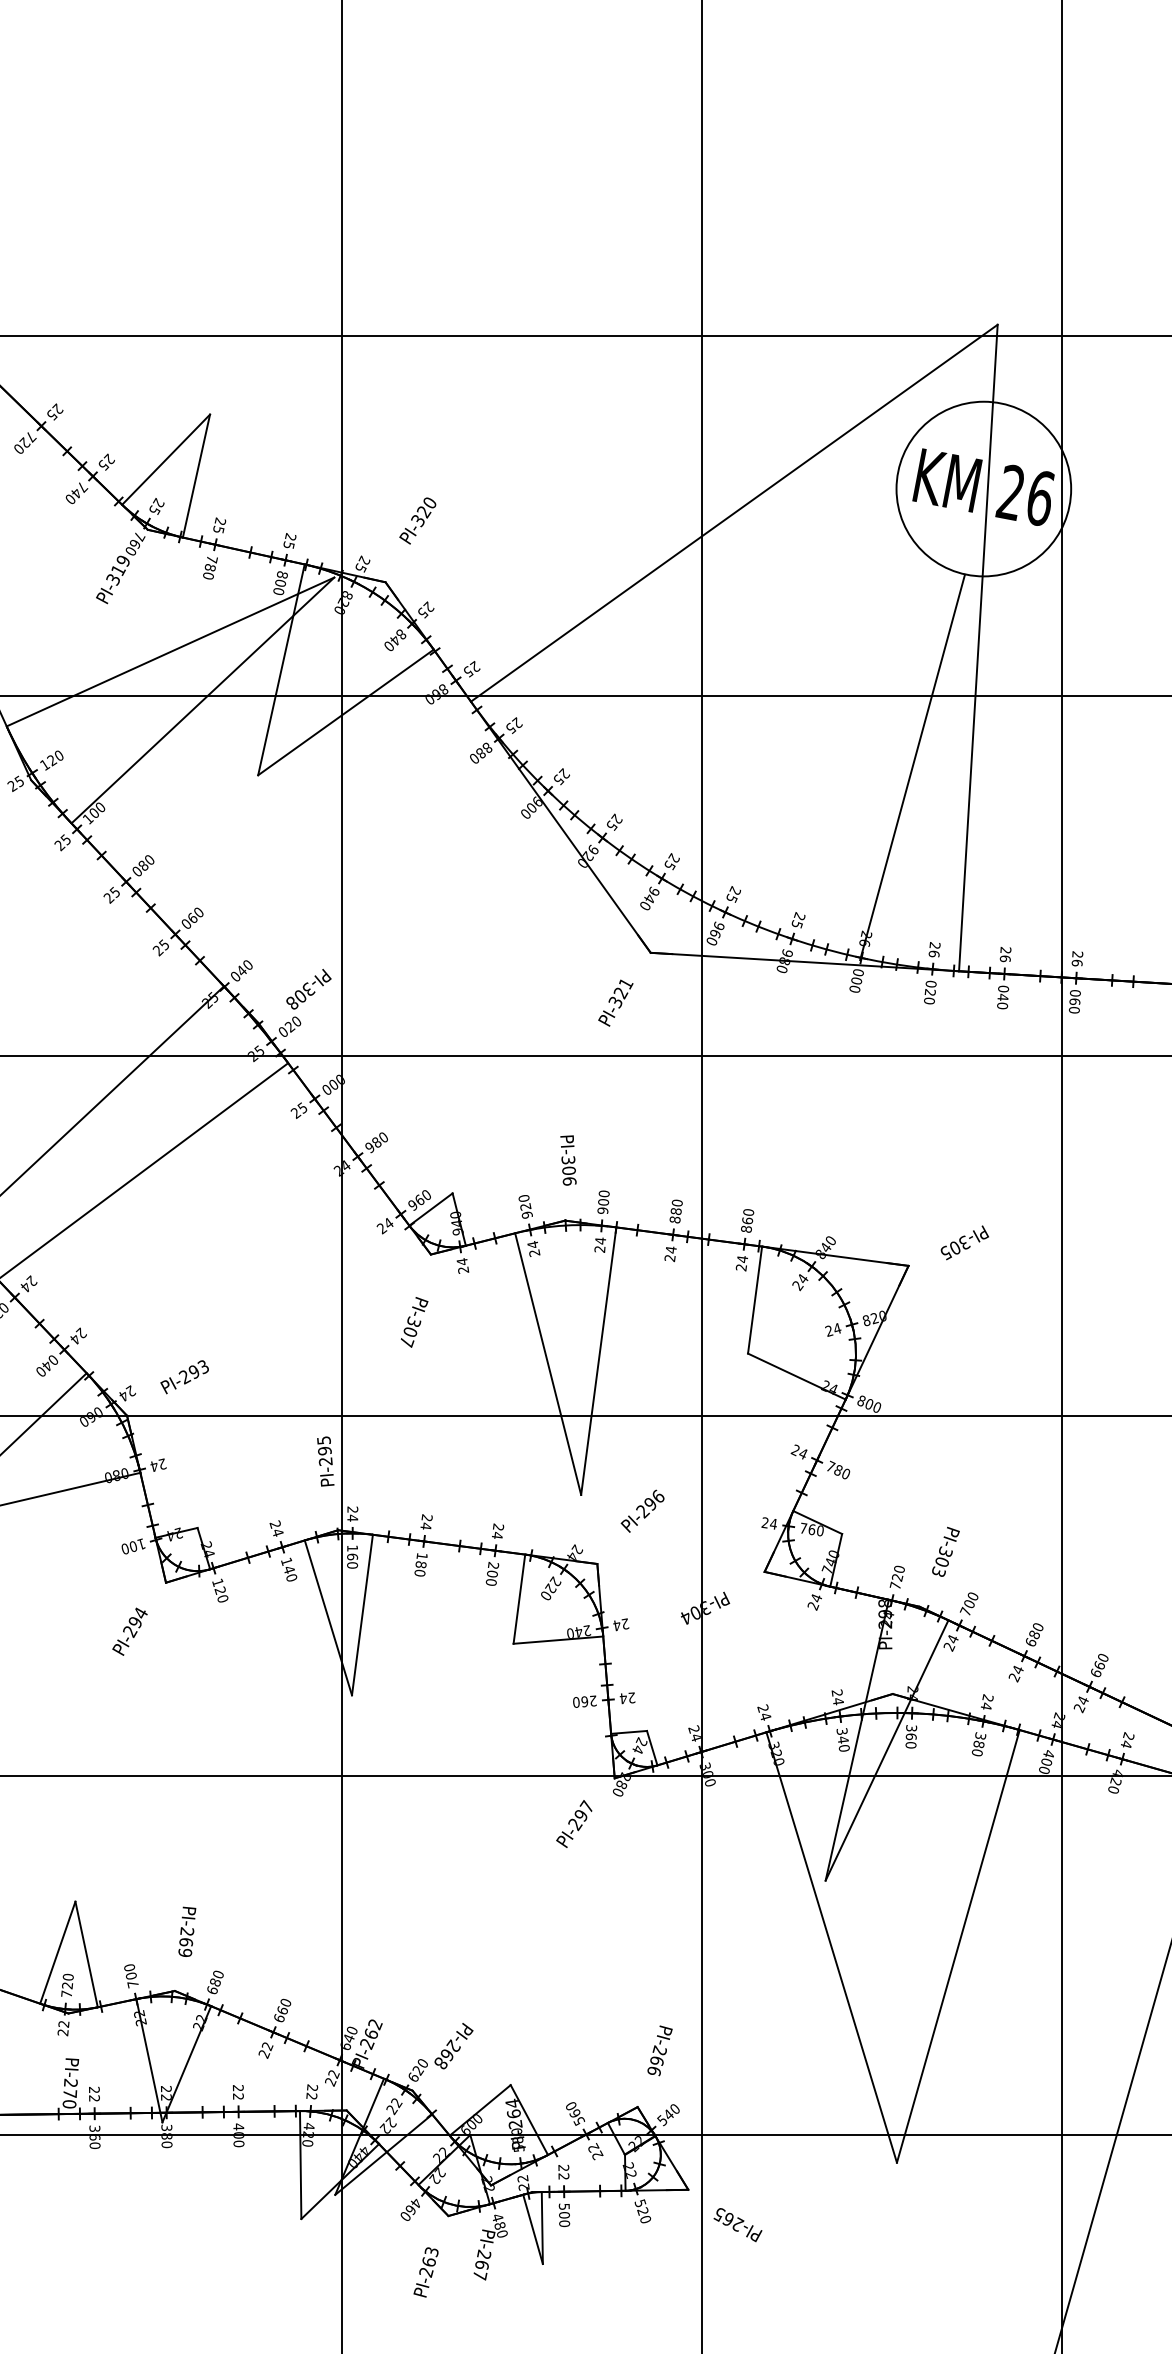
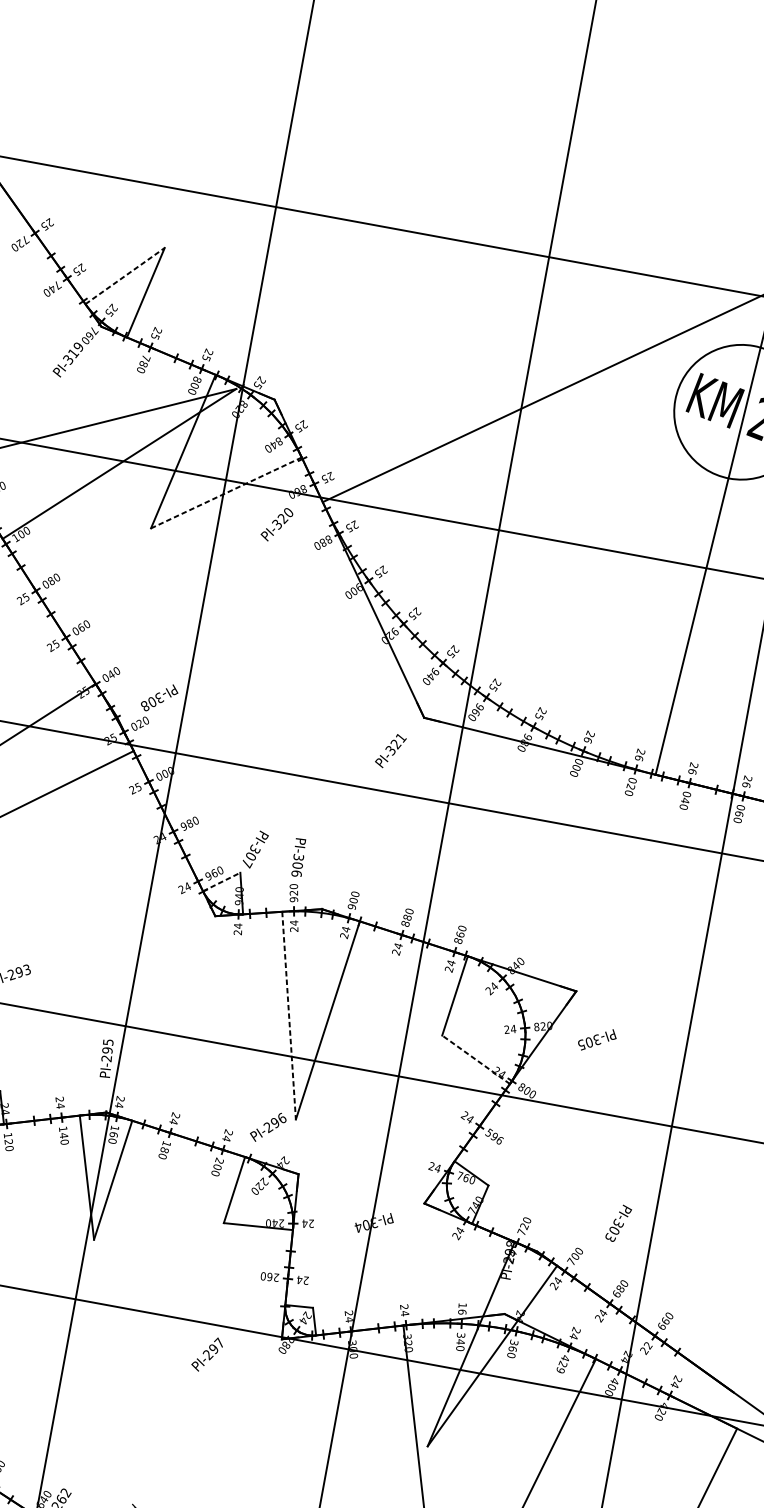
line: (166, 459) -> (125, 275), solid -> dashed
text: (417, 520) -> (276, 524), moved
line: (345, 712) -> (226, 492), solid -> dashed
line: (912, 767) -> (648, 613), removed
text: (568, 1160) -> (298, 857), moved
line: (431, 1209) -> (222, 882), solid -> dashed
text: (964, 1242) -> (597, 1039), moved
text: (414, 1322) -> (255, 849), moved
line: (548, 1364) -> (289, 1016), solid -> dashed
line: (796, 1376) -> (475, 1059), solid -> dashed
text: (838, 1469) -> (494, 1136), 780 -> 596
text: (642, 1510) -> (268, 1126), moved
text: (945, 1551) -> (618, 1223), moved
text: (837, 1697) -> (462, 1308), 24 -> 16
text: (1082, 1700) -> (647, 1345), 24 -> 22
text: (978, 1743) -> (562, 1363), 380 -> 429
text: (574, 1823) -> (207, 1354), moved

